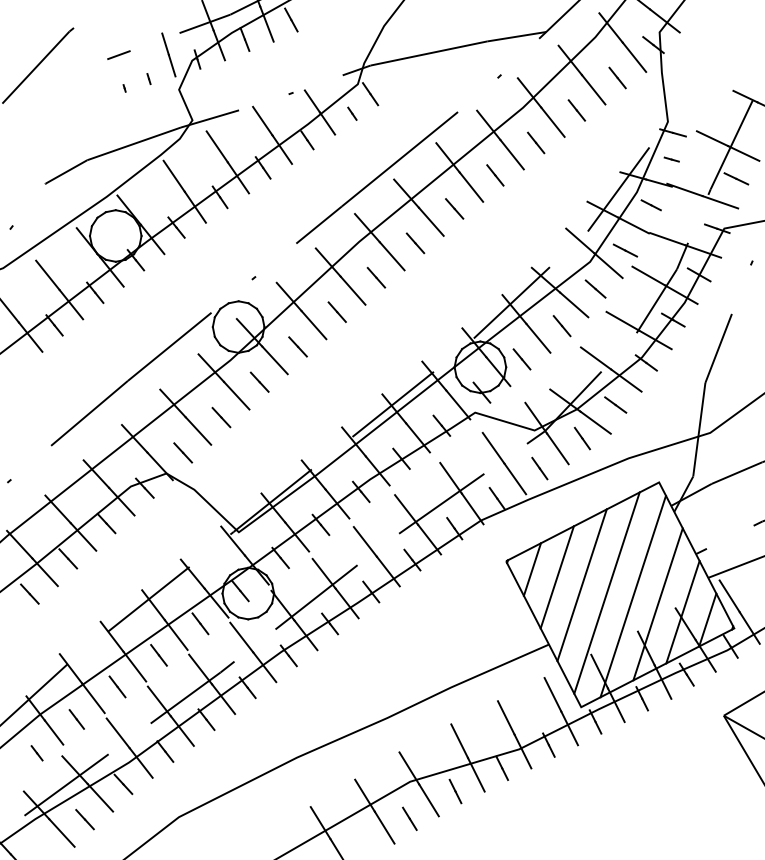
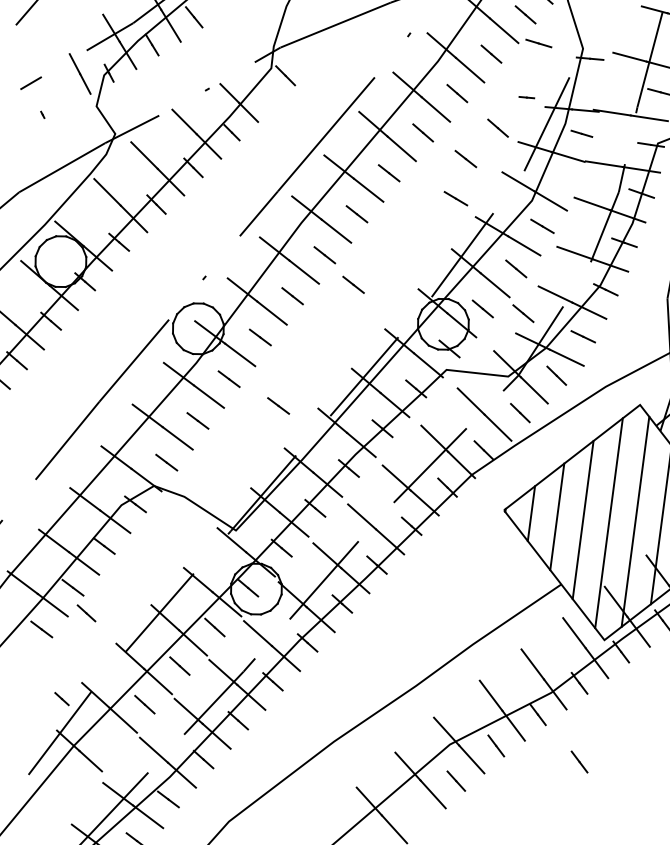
part: (148, 78) -> (64, 100), removed
line: (352, 113) -> (271, 98), removed
line: (671, 159) -> (526, 97), moved
line: (569, 184) -> (497, 128), added
line: (532, 208) -> (465, 158), added
line: (515, 245) -> (455, 198), added
line: (625, 250) -> (538, 43), moved
line: (398, 311) -> (352, 284), added
line: (560, 371) -> (522, 313), added
line: (303, 417) -> (278, 405), added
line: (76, 719) -> (86, 613), moved
line: (36, 753) -> (61, 699), moved
line: (534, 822) -> (579, 762), added

